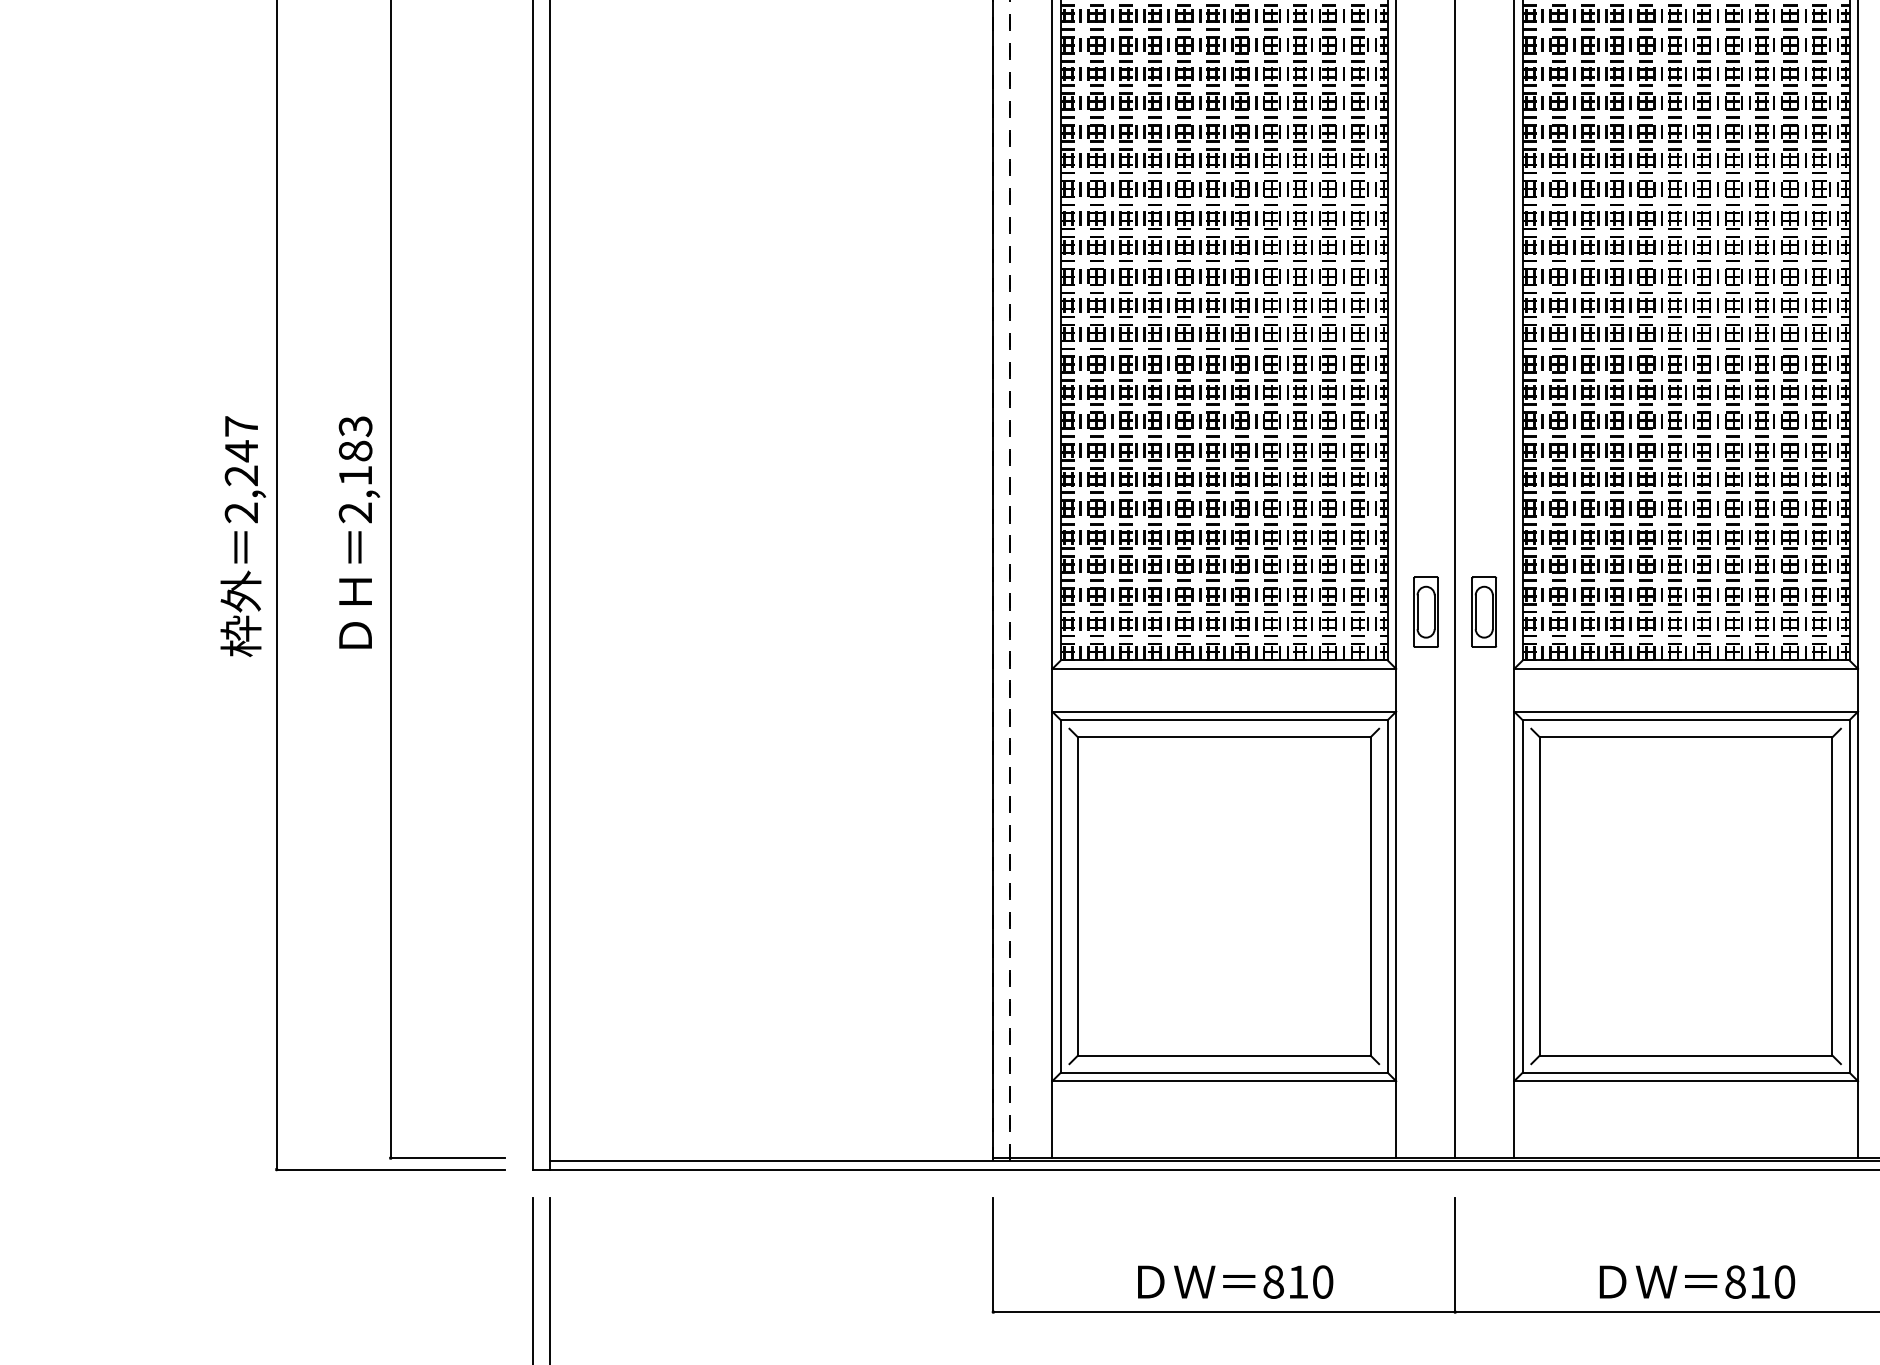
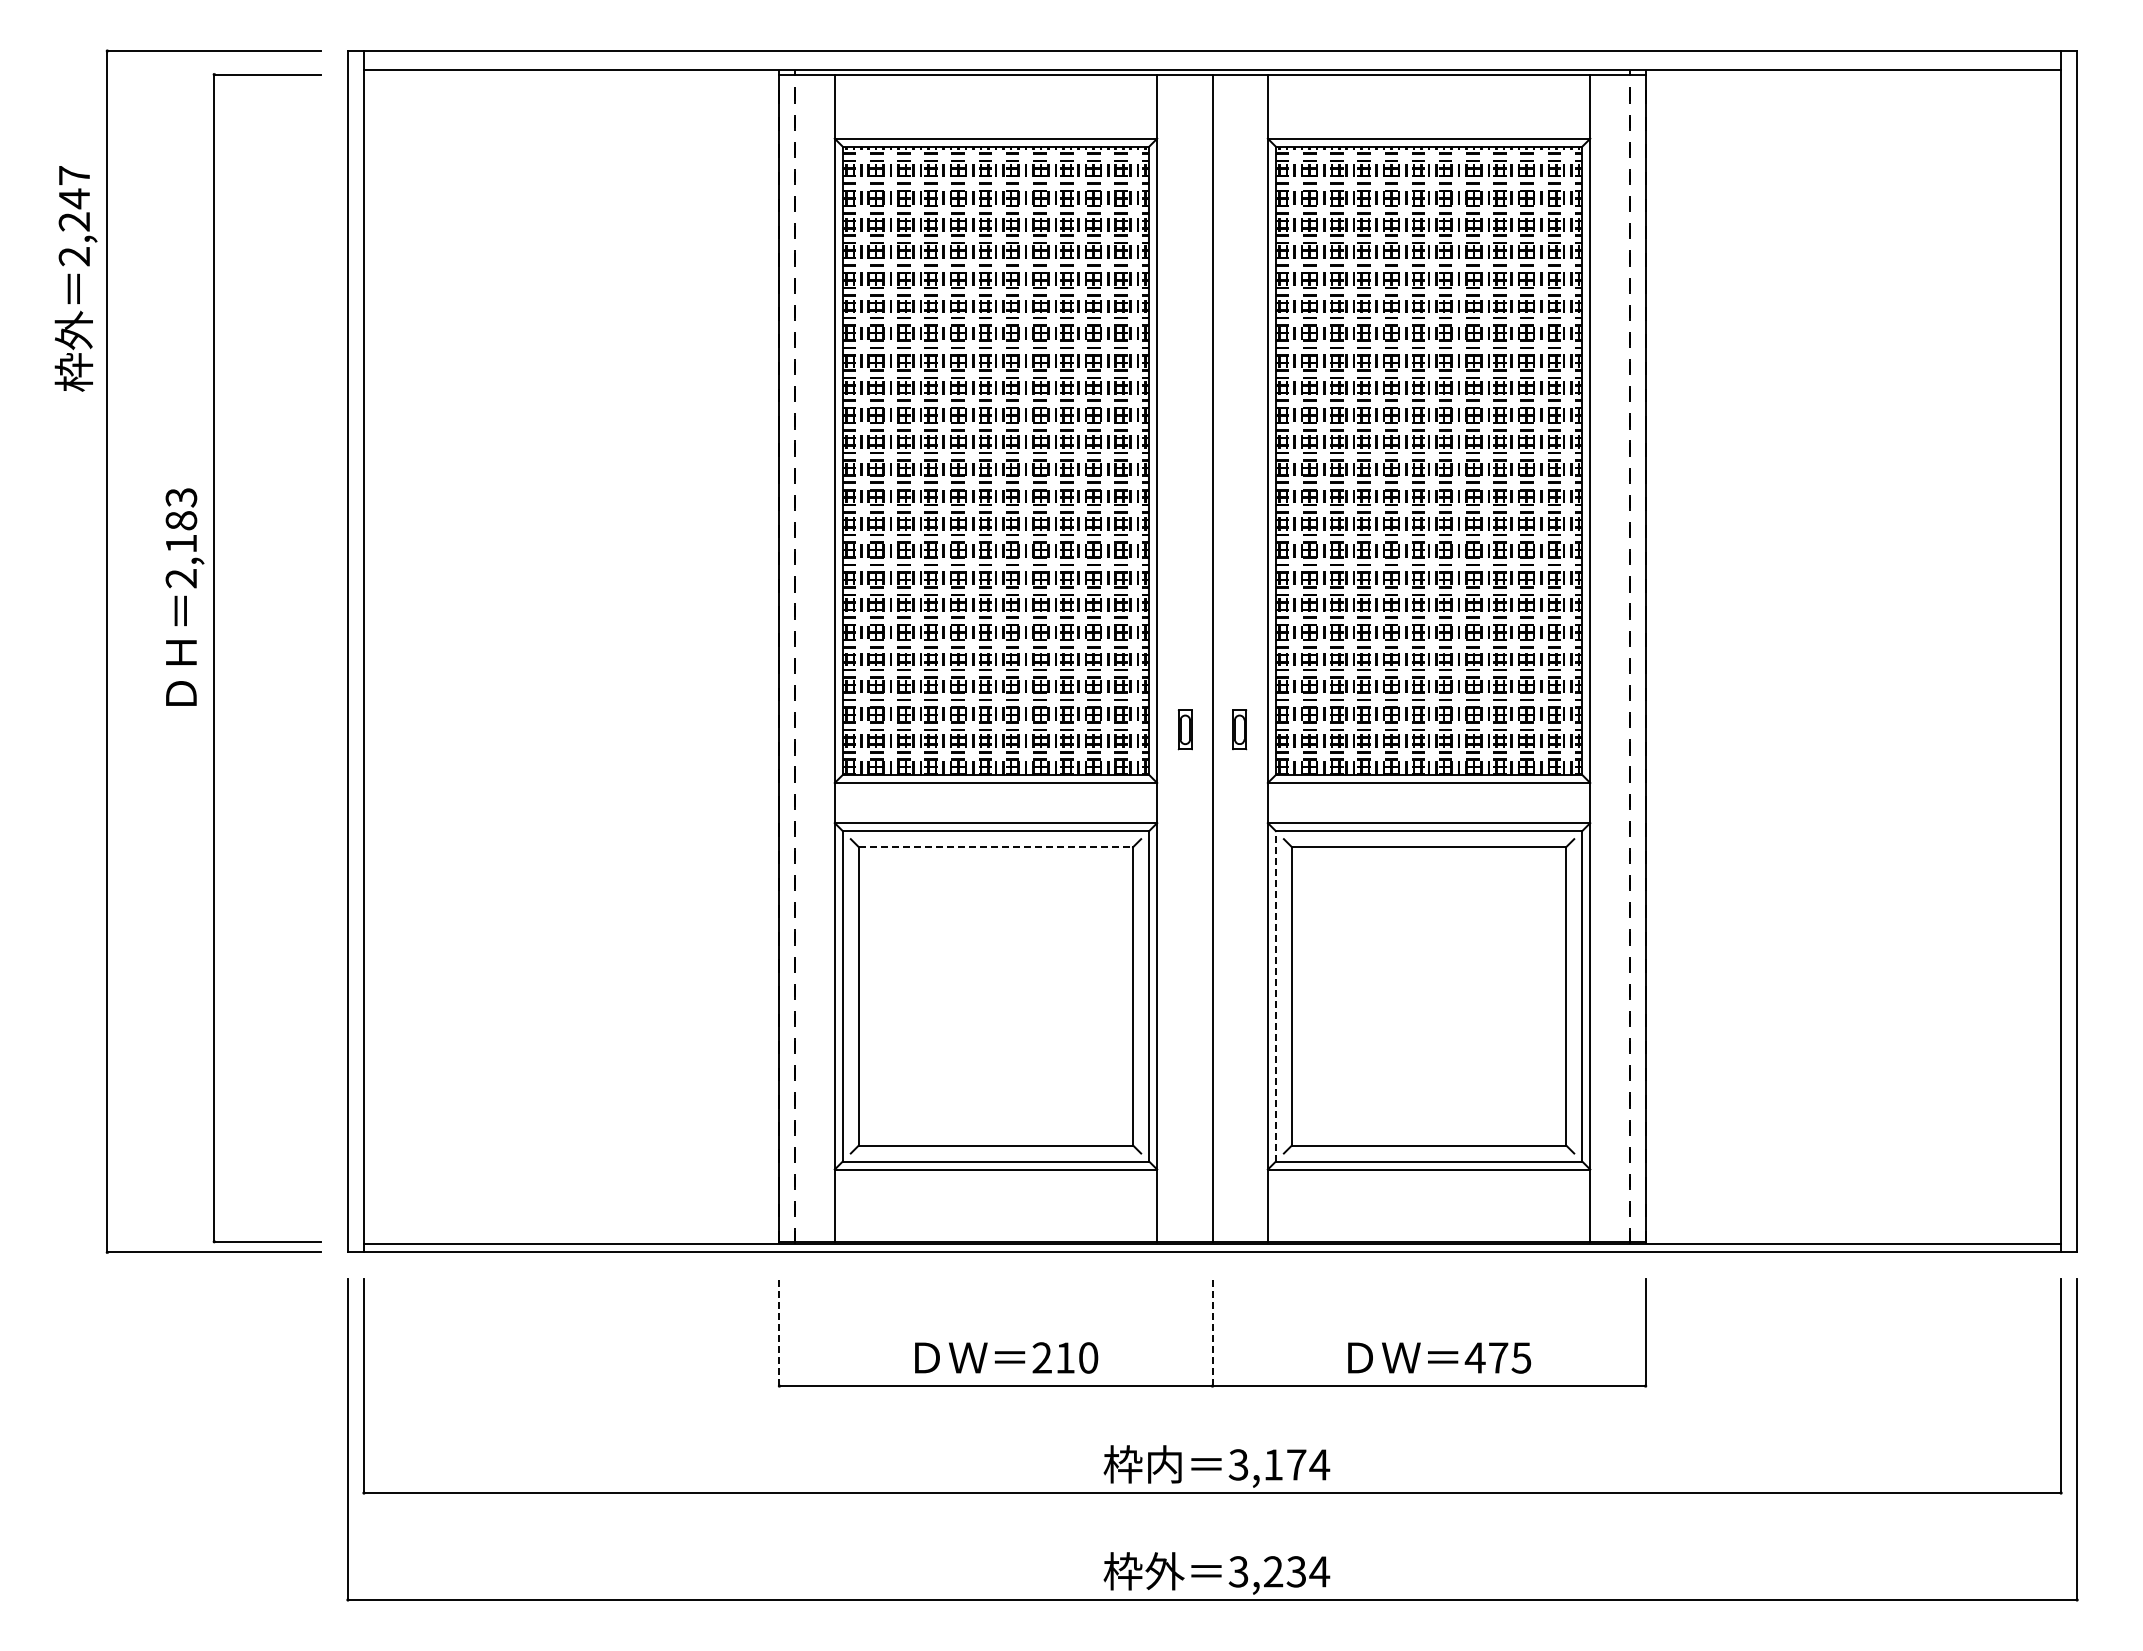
text: (358, 531) -> (184, 596), moved
text: (242, 536) -> (75, 278), moved
part: (1426, 611) -> (1185, 729), size x0.6
part: (1483, 611) -> (1239, 729), size x0.6
line: (1224, 737) -> (996, 847), solid -> dashed
line: (1522, 895) -> (1275, 995), solid -> dashed
line: (993, 1254) -> (779, 1332), solid -> dashed
line: (1455, 1254) -> (1212, 1332), solid -> dashed
text: (1272, 1281) -> (1041, 1357), 810 -> 210
text: (1759, 1281) -> (1497, 1357), 810 -> 475

